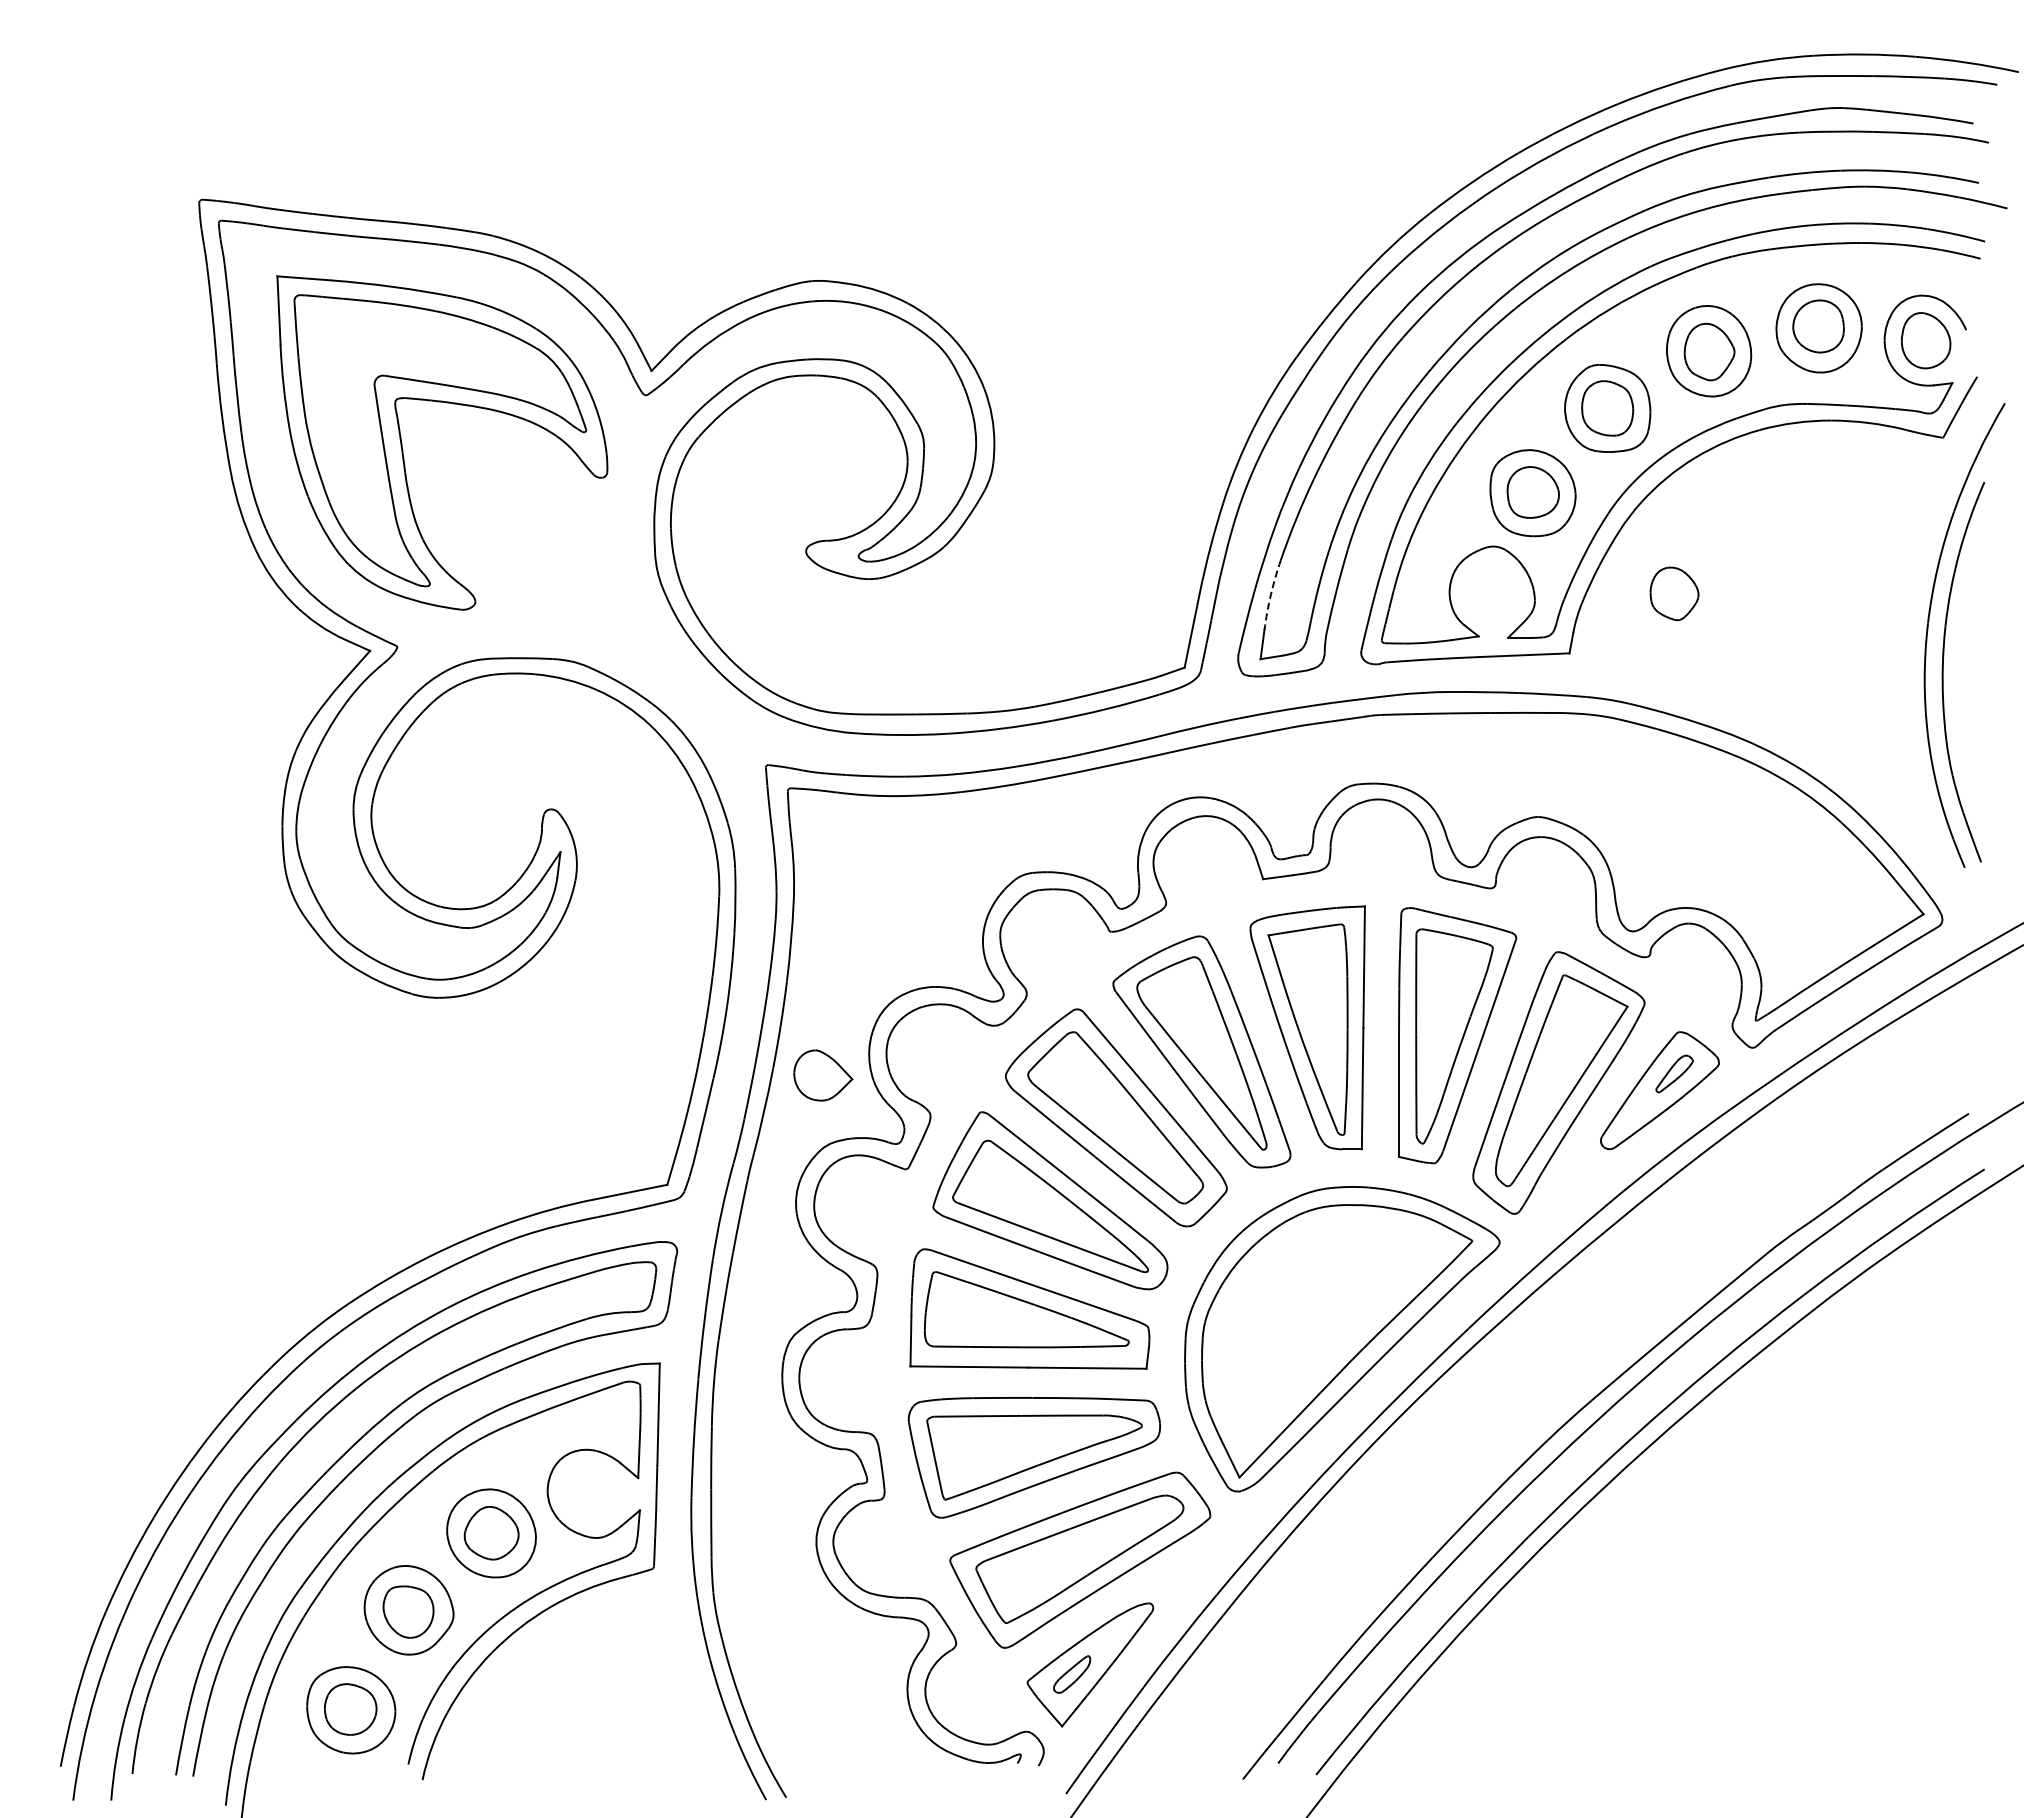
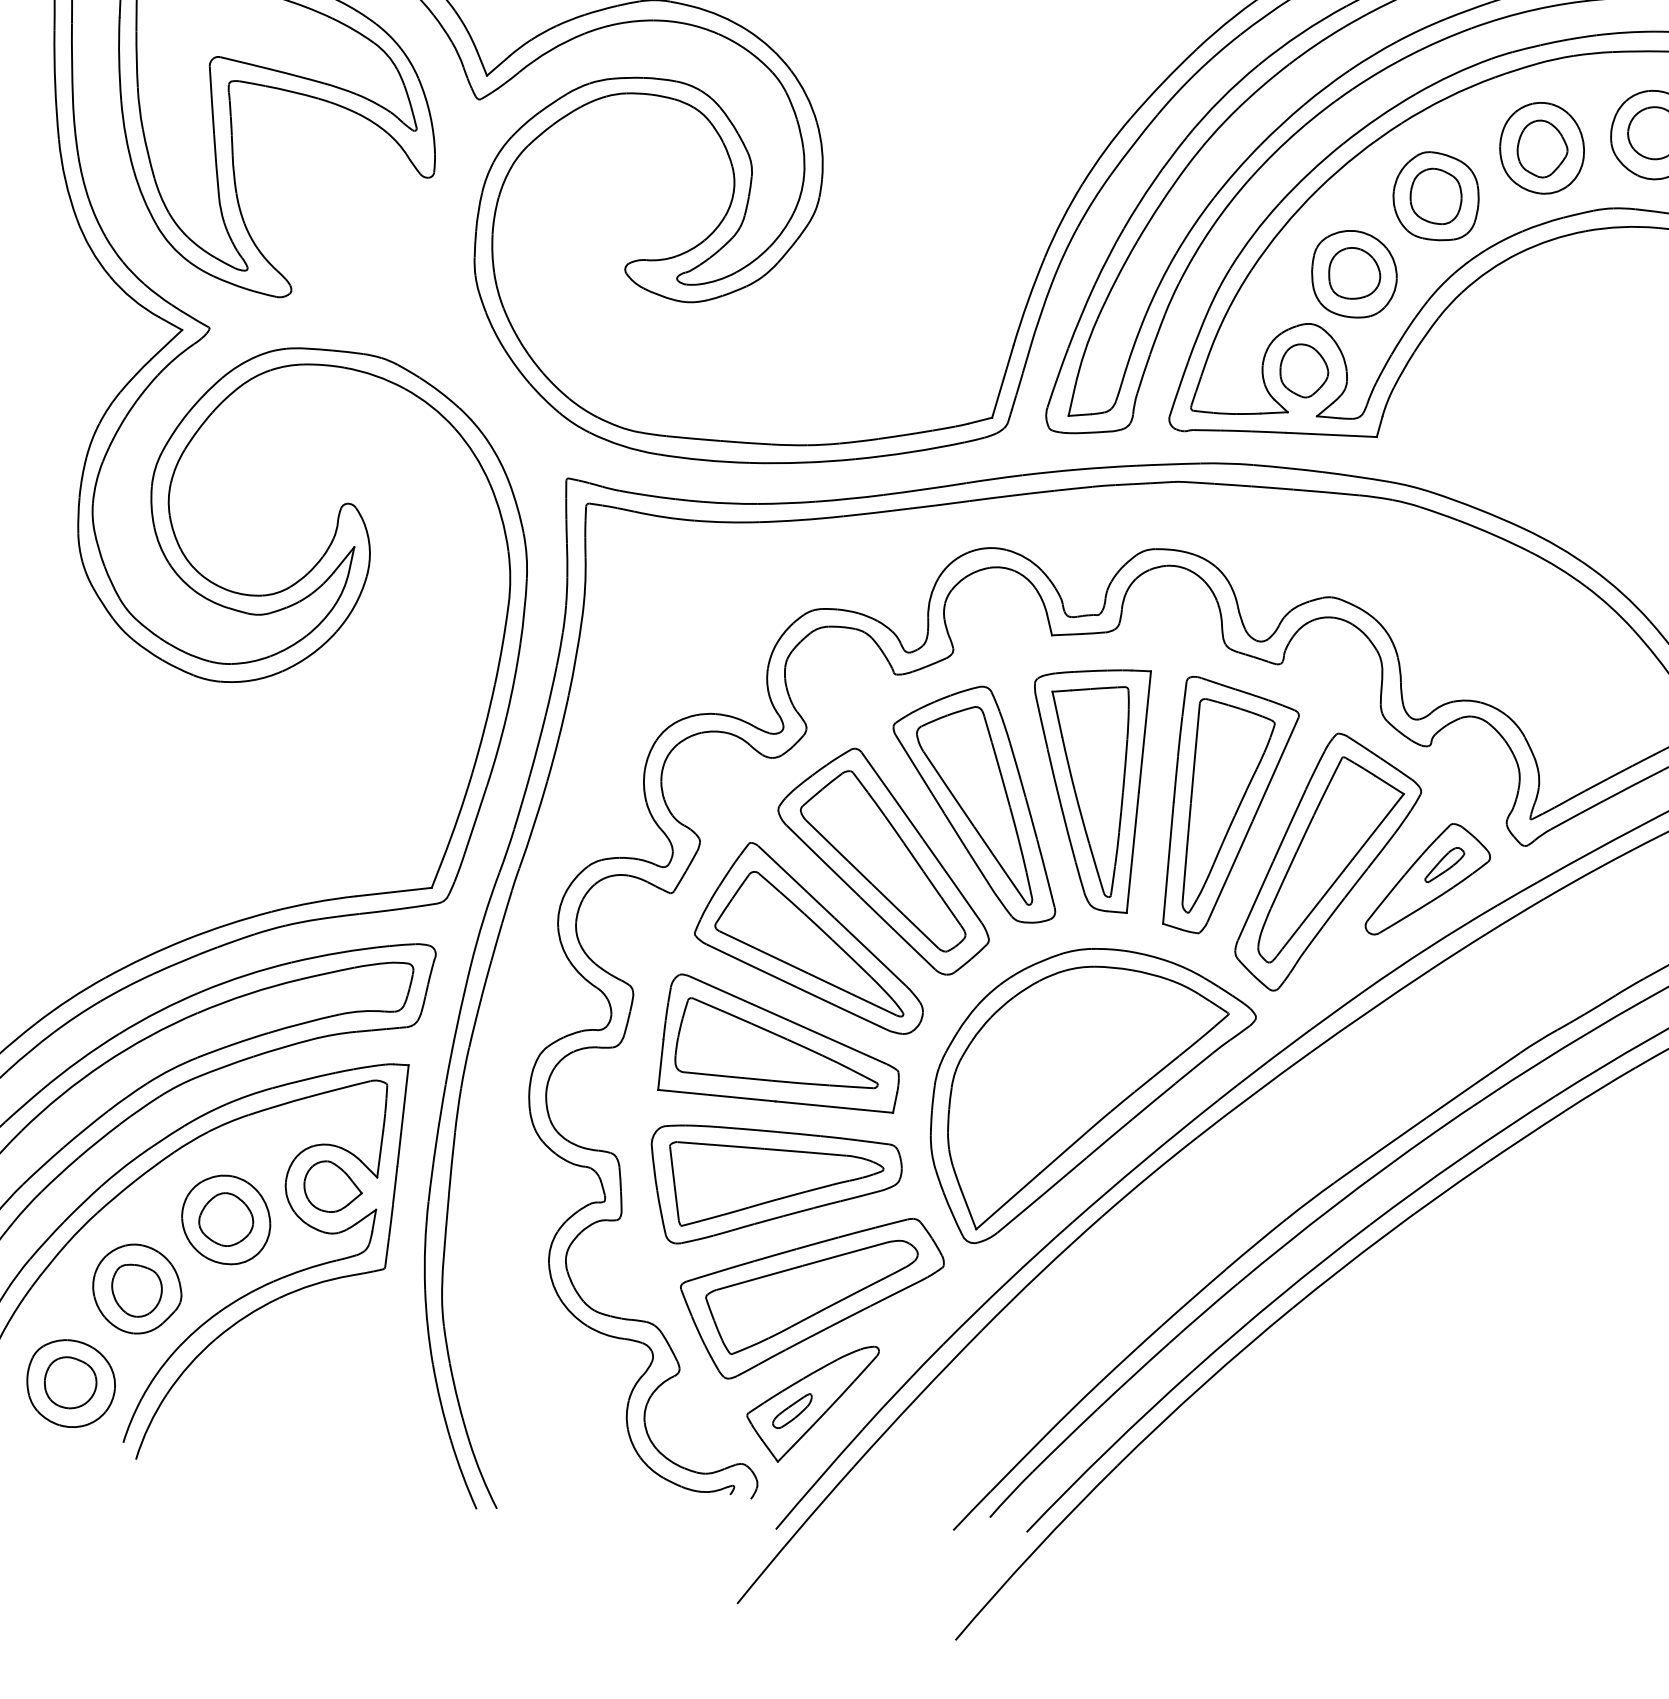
part: (1674, 593) -> (1304, 370), moved
arc: (1270, 594) -> (1084, 352), dashed -> solid
part: (823, 1075) -> (333, 1187), moved

